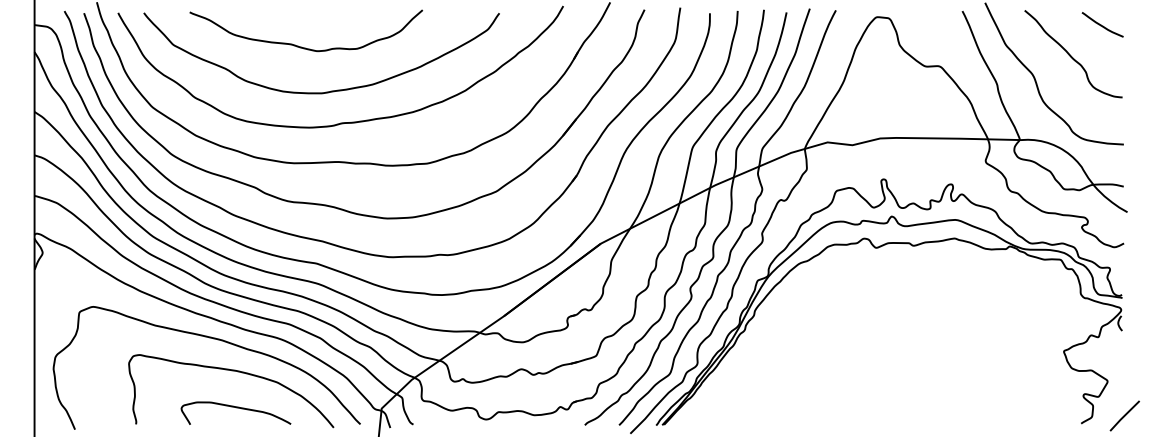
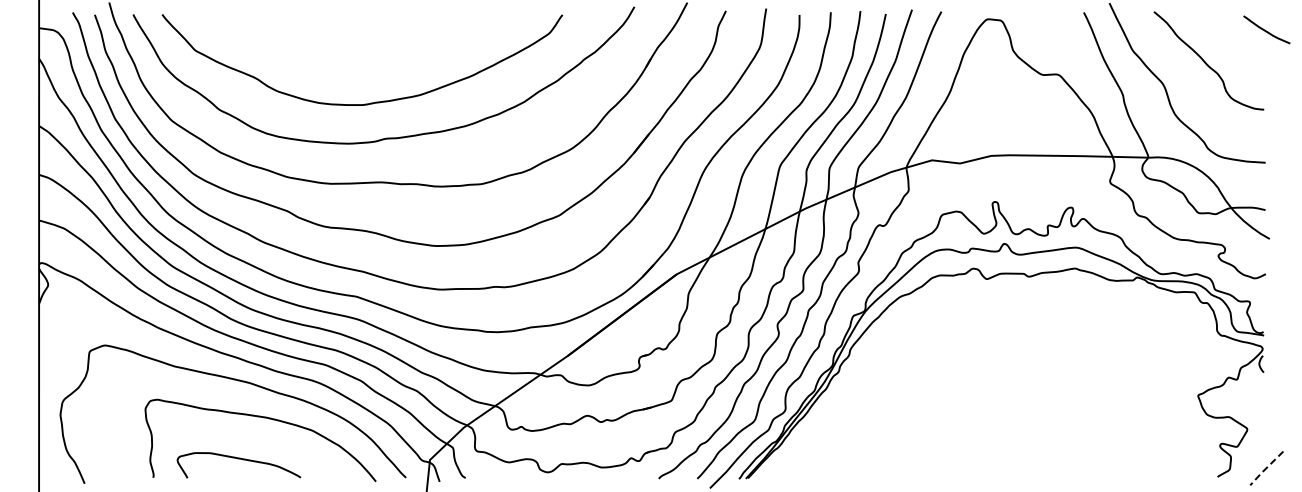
curve: (1101, 24) -> (1265, 29), moved
curve: (302, 46) -> (340, 52), removed
curve: (235, 408) -> (238, 459), moved
line: (1123, 416) -> (1265, 468), solid -> dashed

